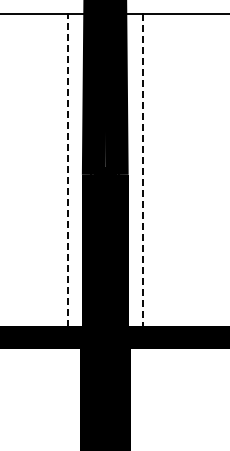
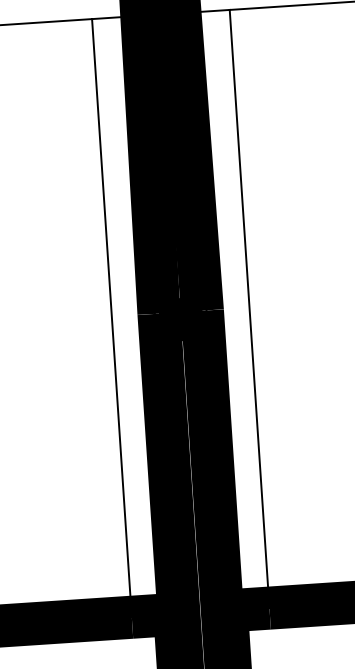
line: (68, 175) -> (112, 317), dashed -> solid
line: (142, 175) -> (249, 308), dashed -> solid

